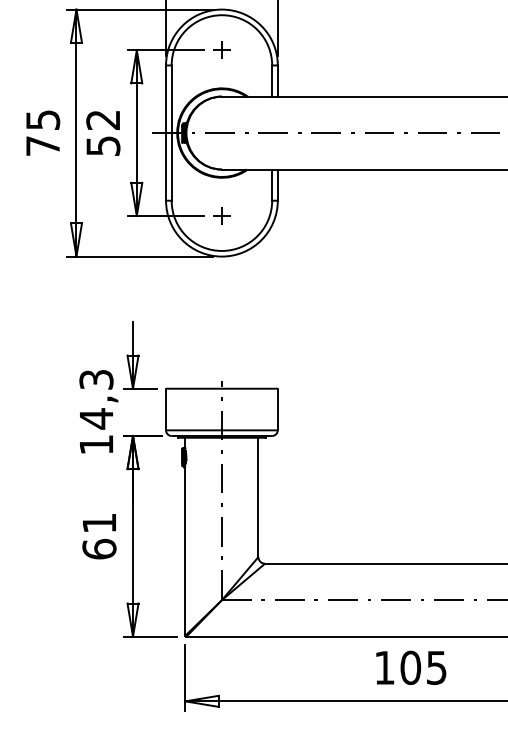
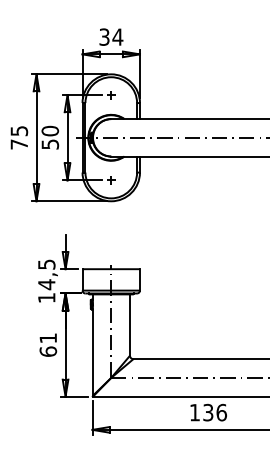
text: (103, 118) -> (50, 130), 52 -> 50
text: (95, 379) -> (46, 264), 14,3 -> 14,5
text: (424, 667) -> (215, 412), 105 -> 136

